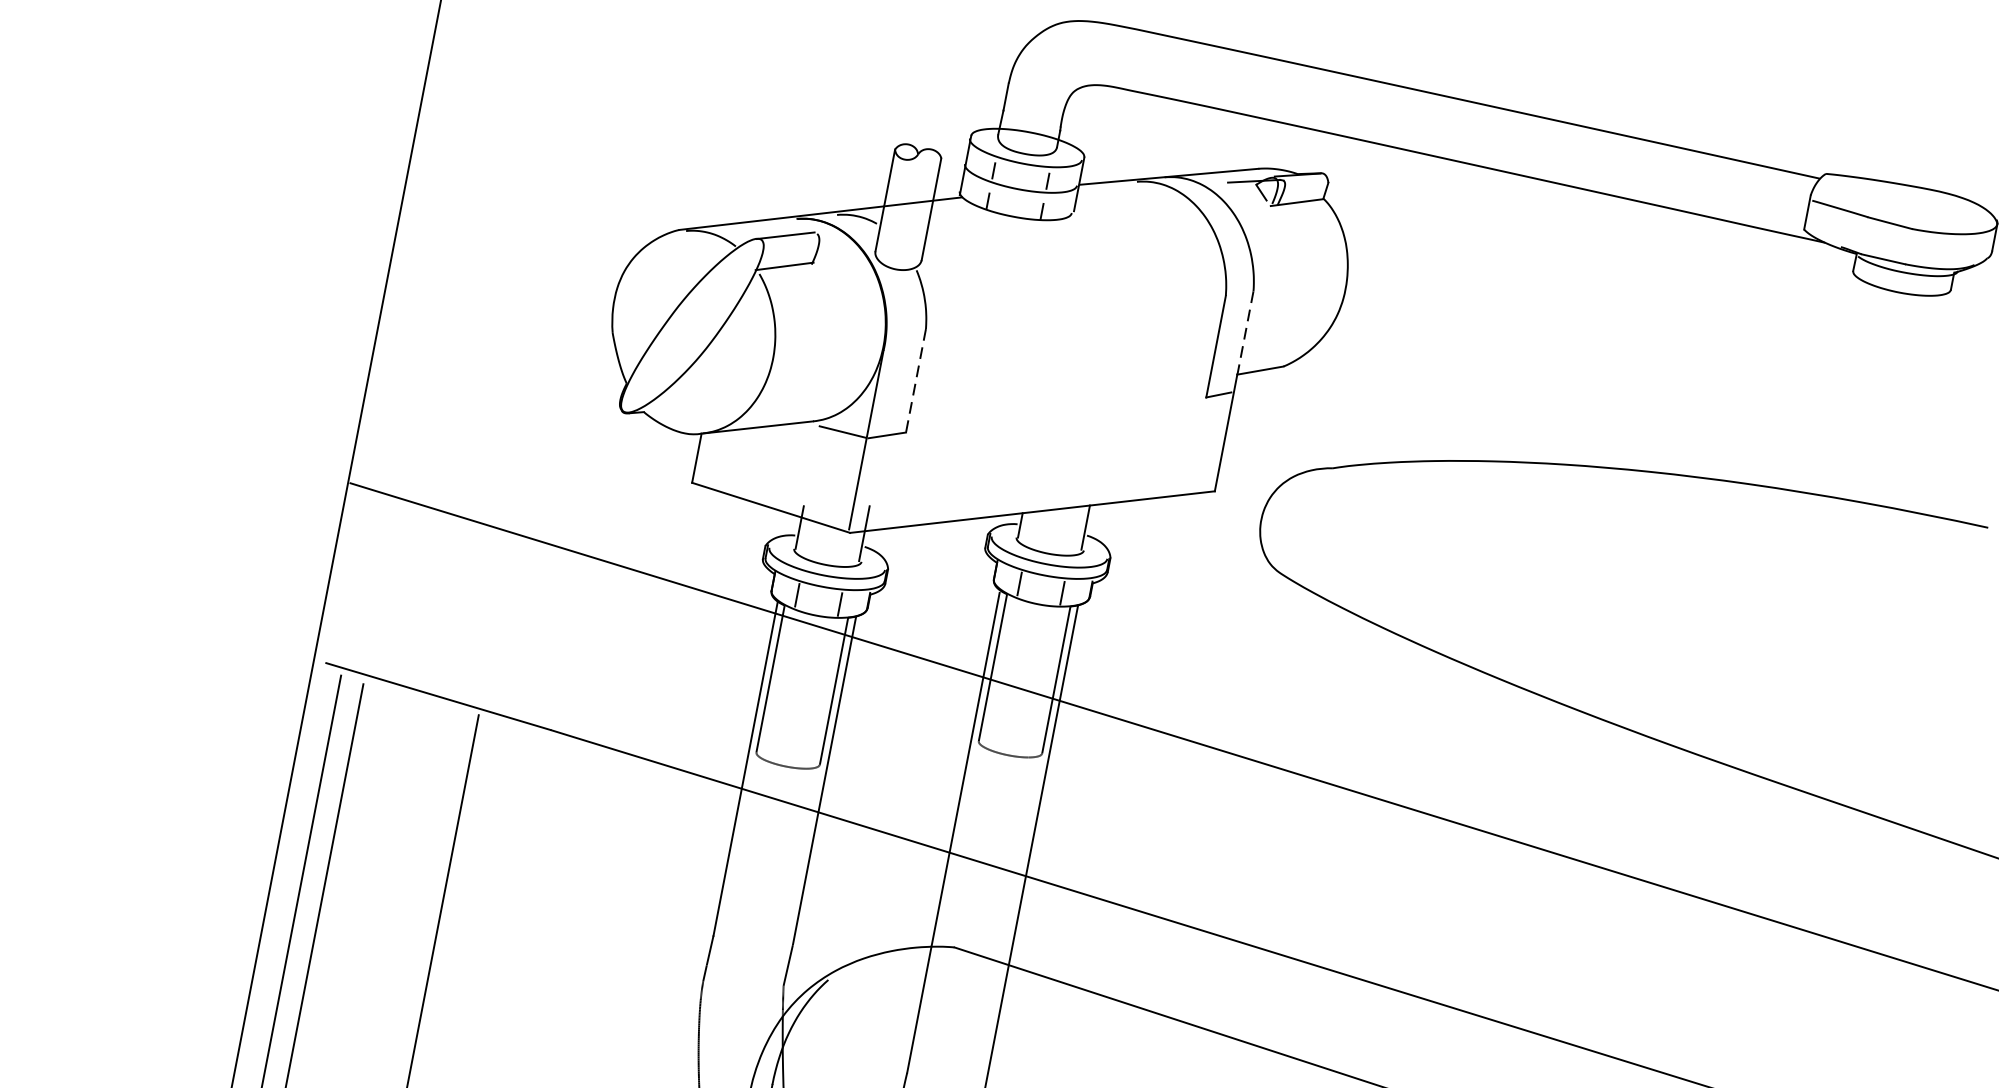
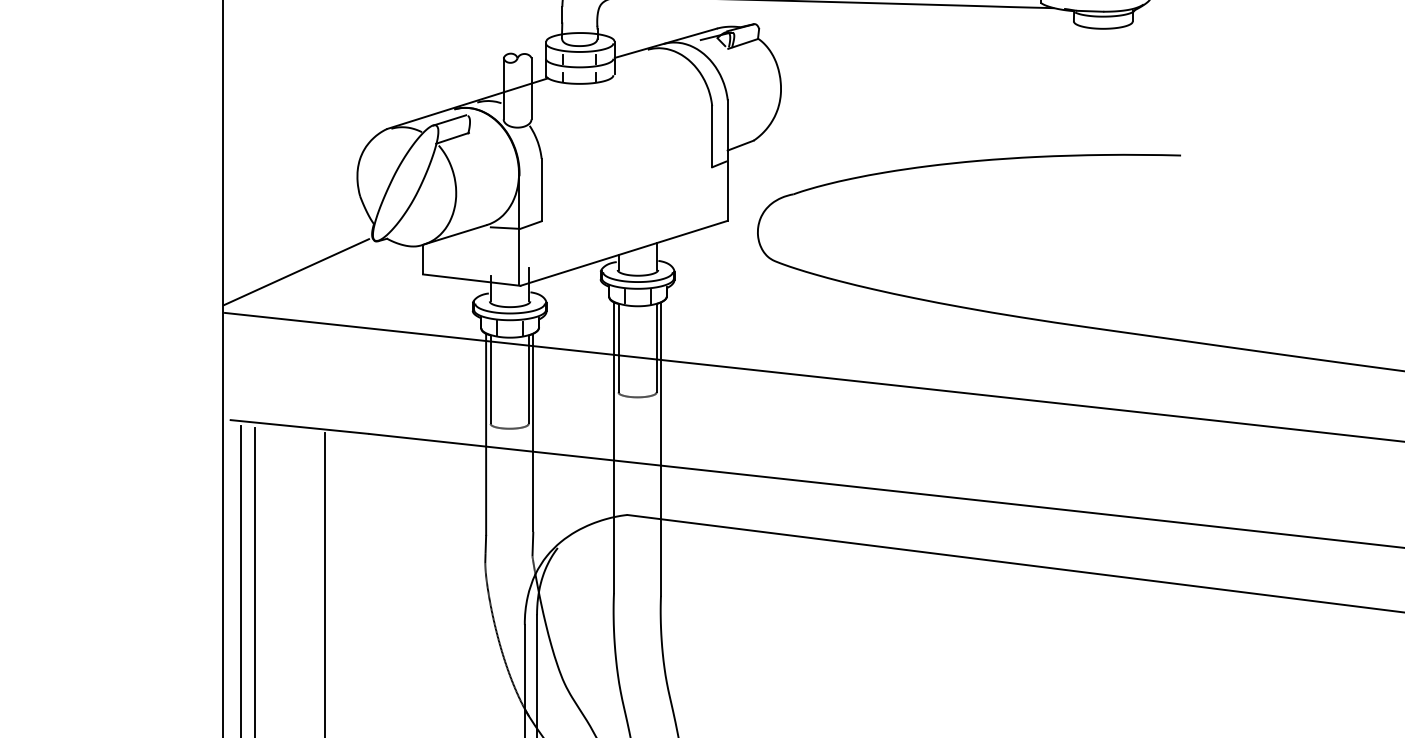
line: (1245, 332) -> (727, 125), dashed -> solid
line: (915, 381) -> (541, 190), dashed -> solid
line: (482, 439) -> (296, 272), added

